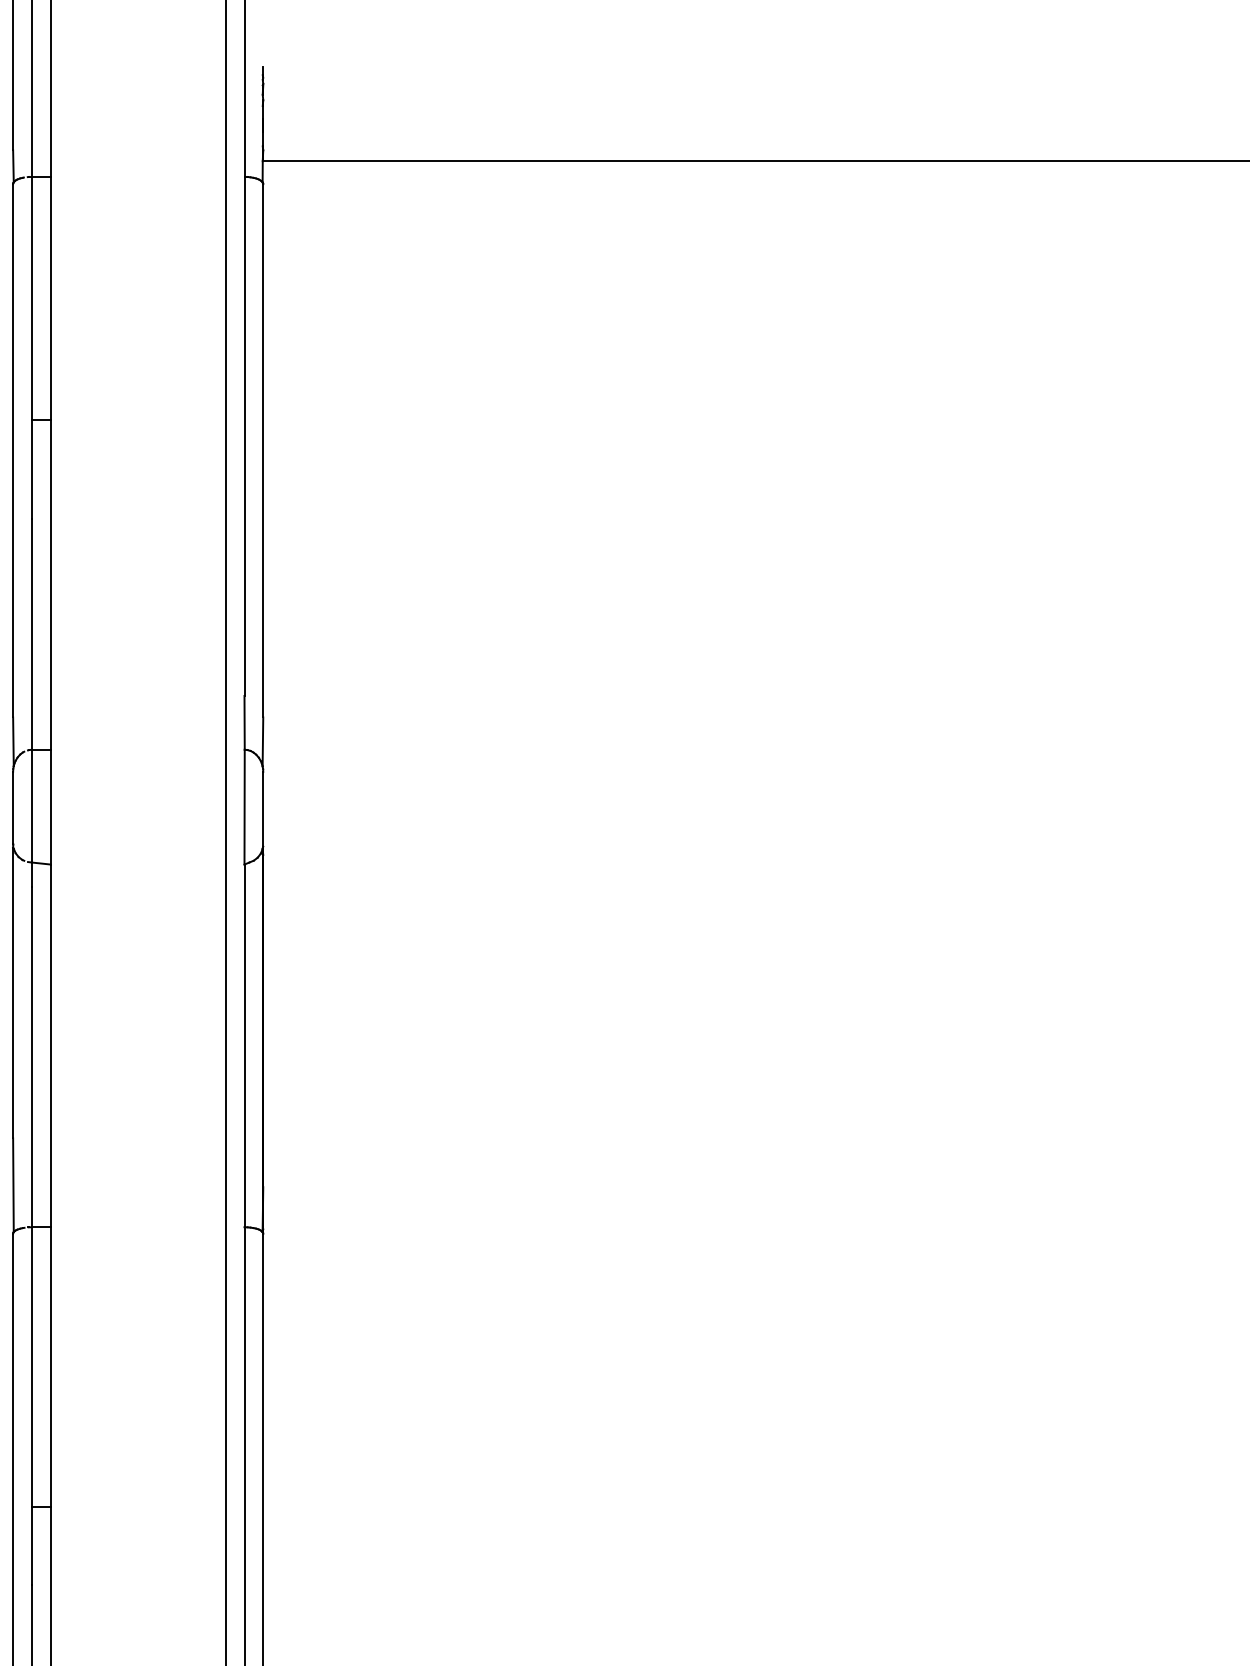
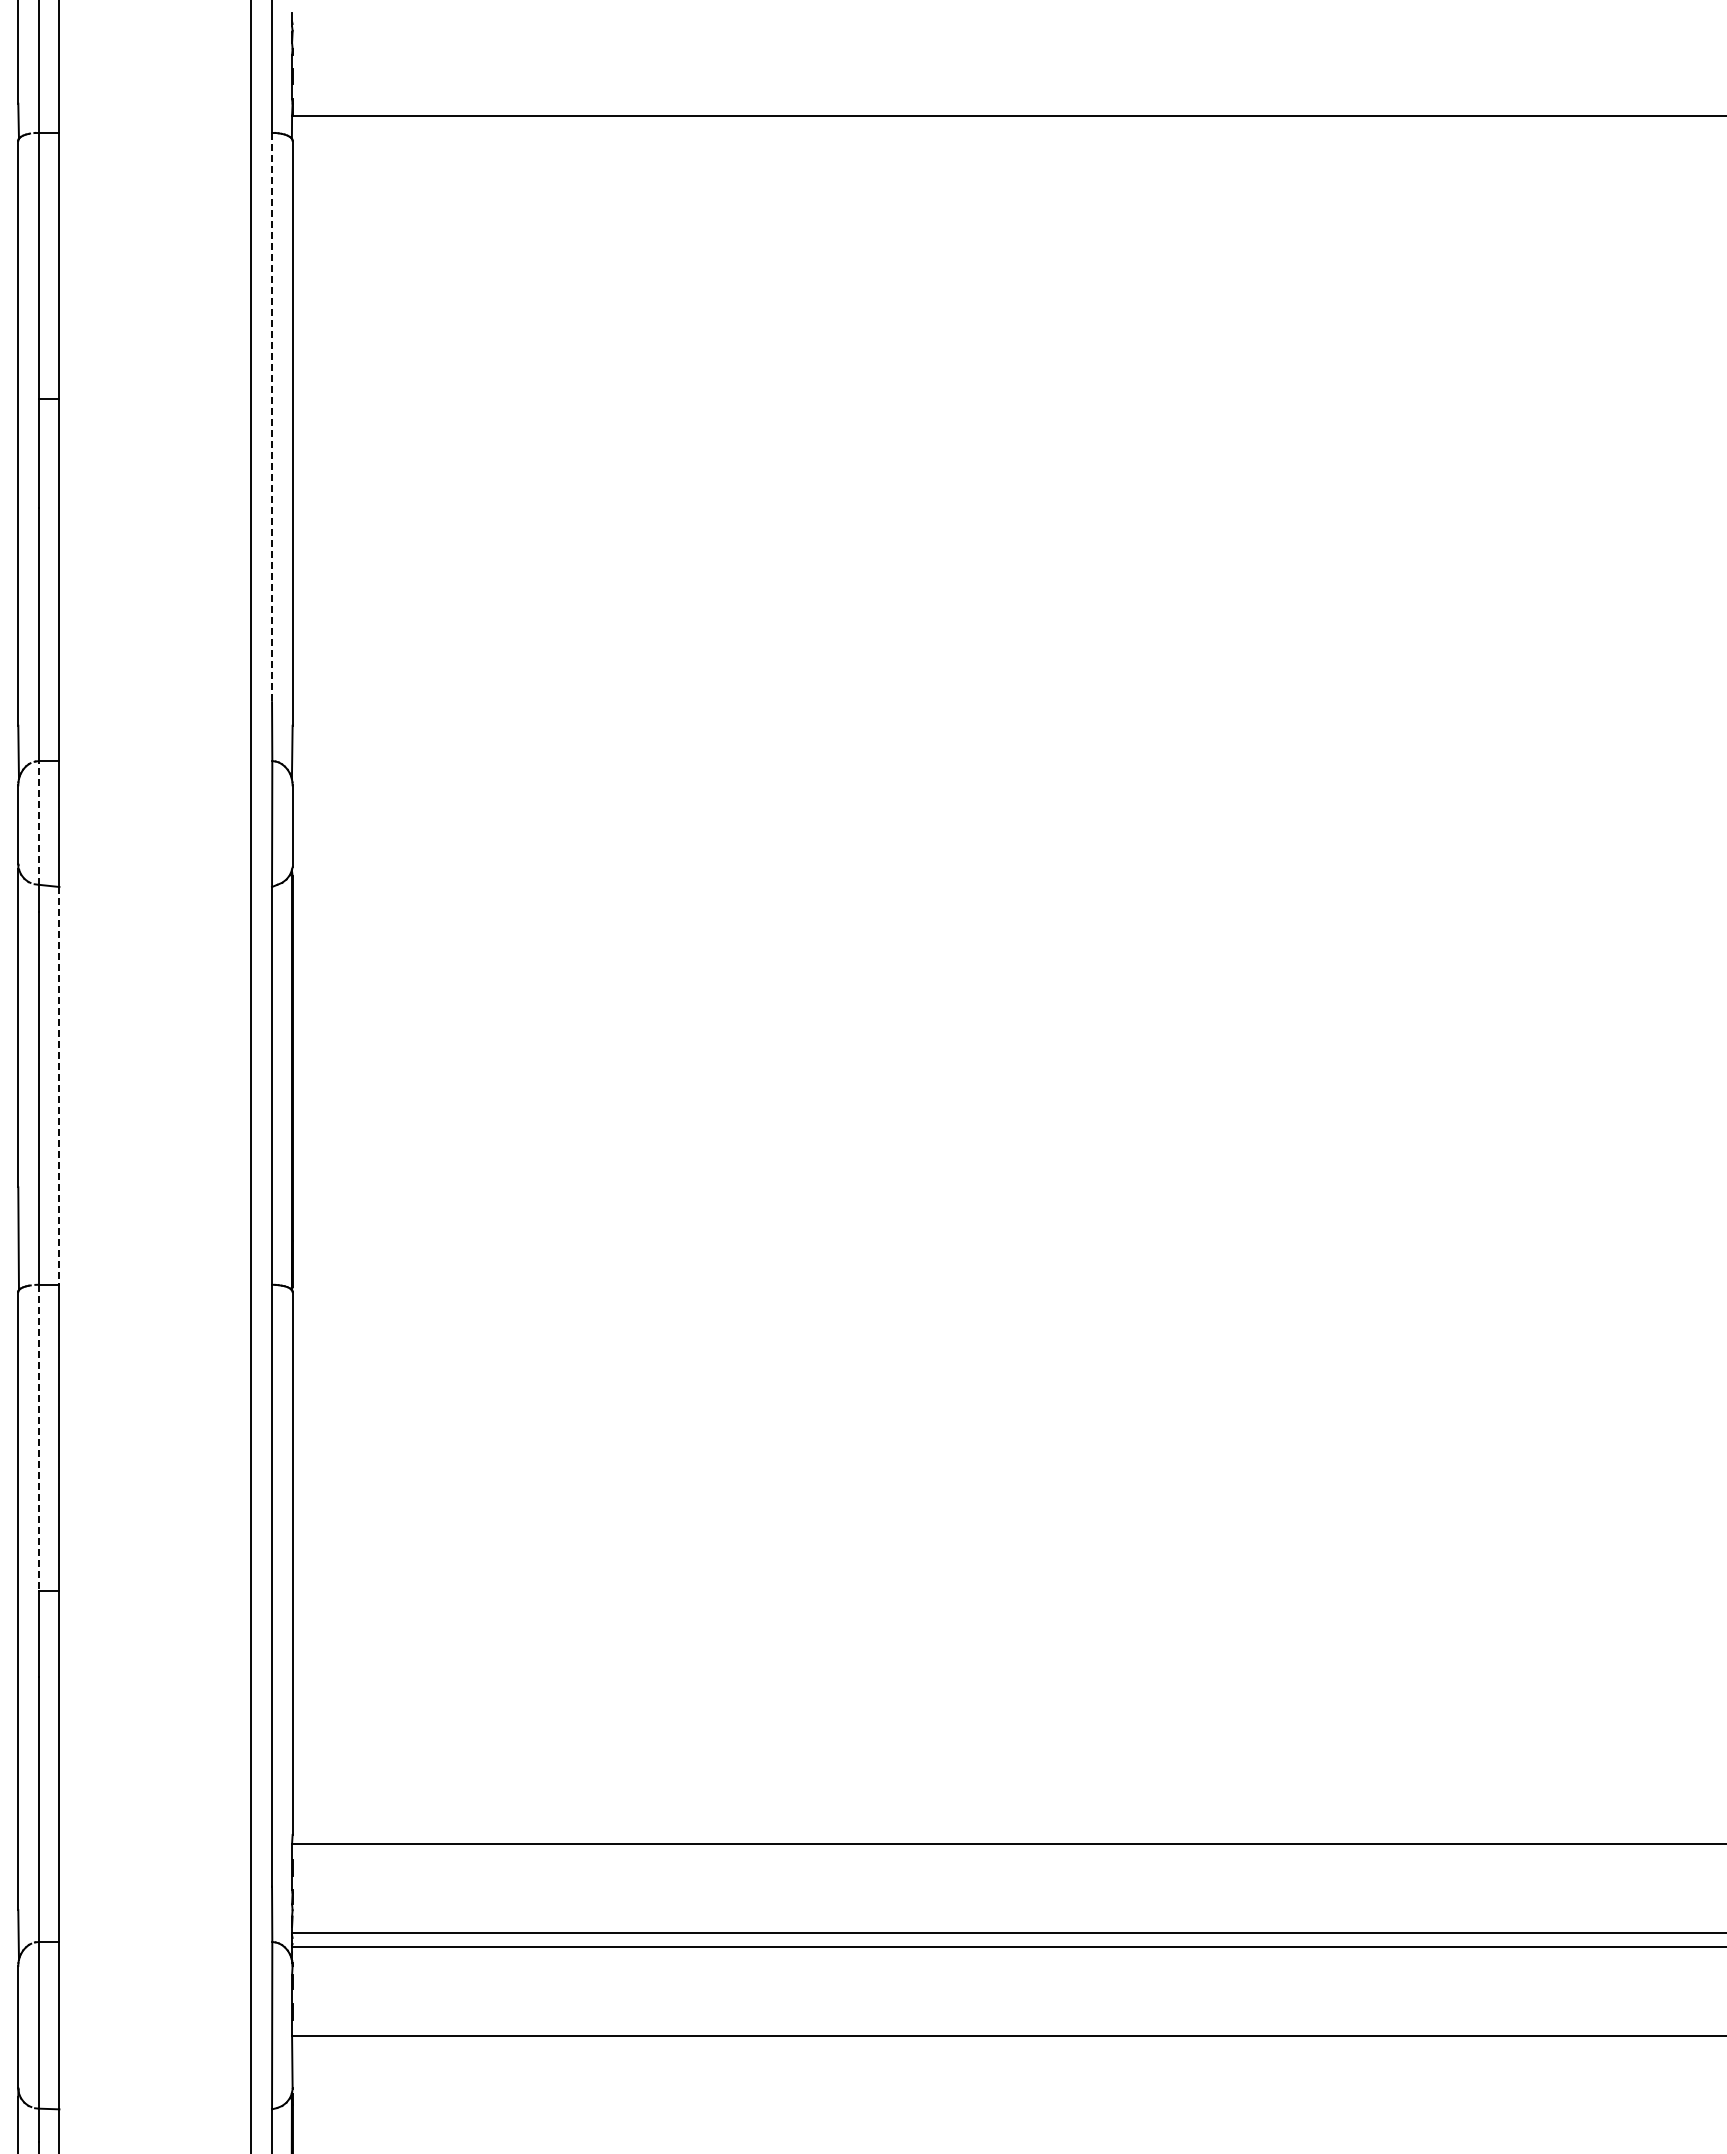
line: (244, 436) -> (272, 417), solid -> dashed
line: (31, 805) -> (38, 822), solid -> dashed
line: (50, 1045) -> (59, 1085), solid -> dashed
line: (31, 1367) -> (38, 1438), solid -> dashed

